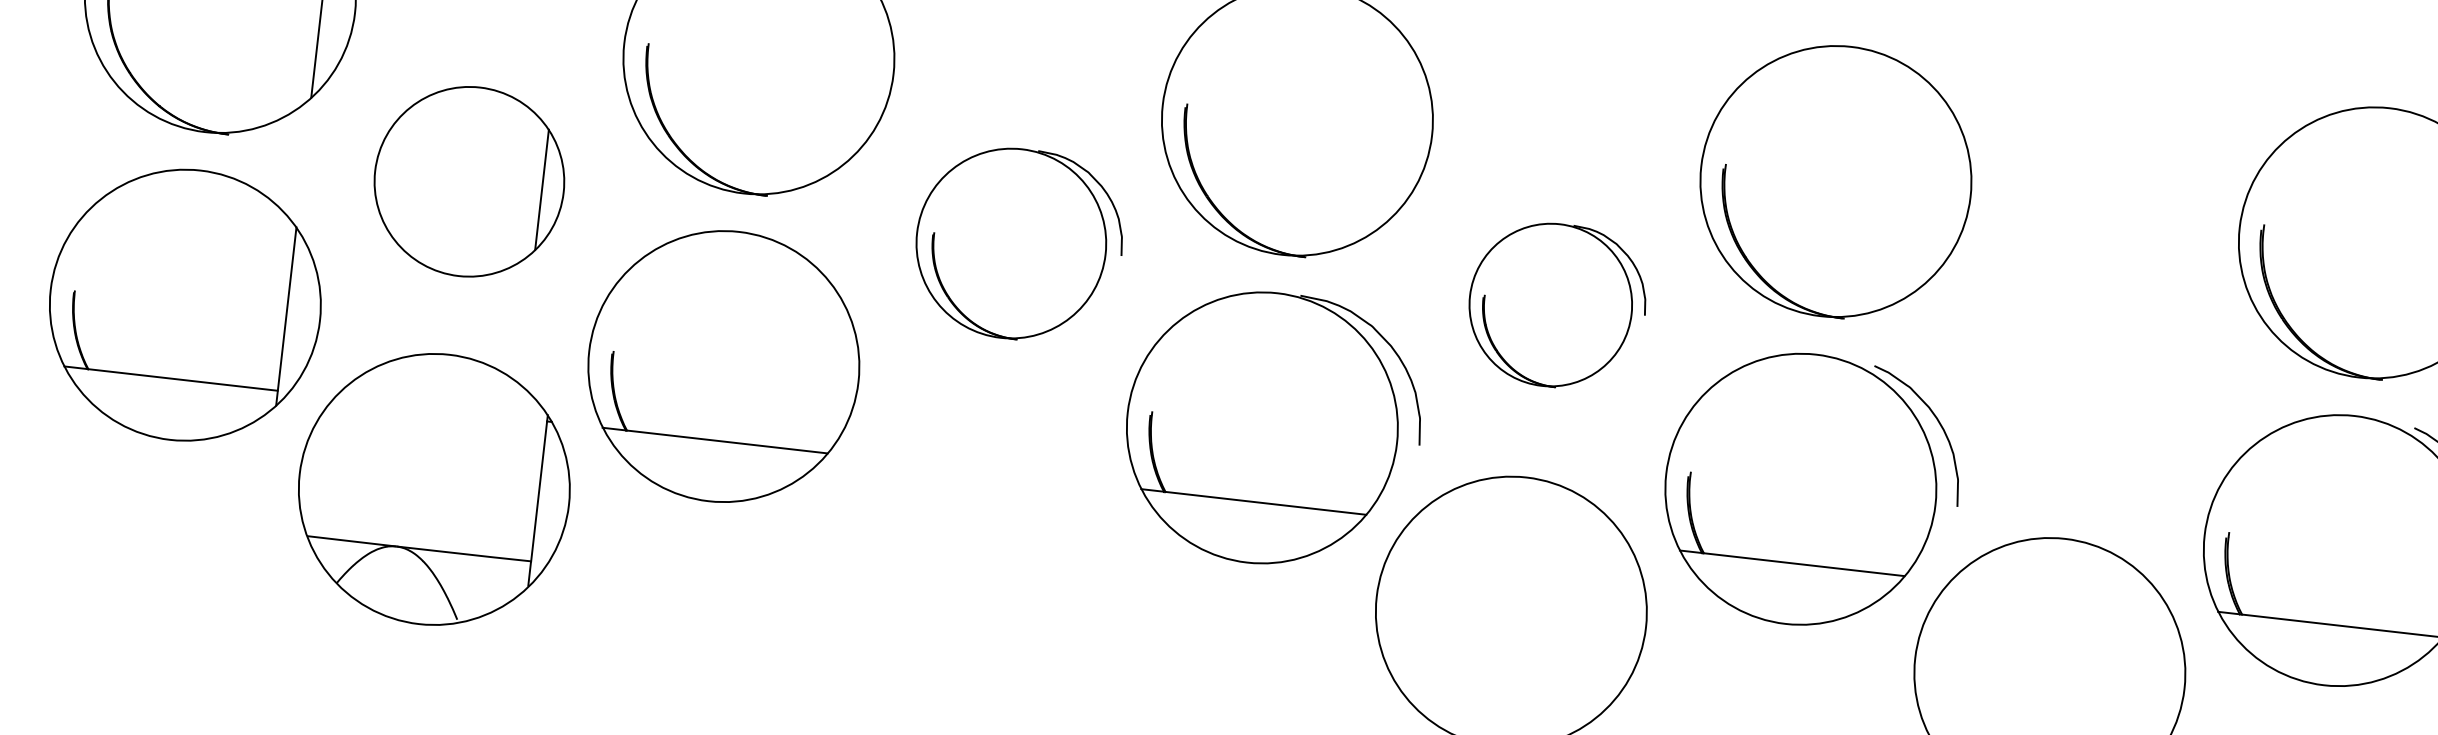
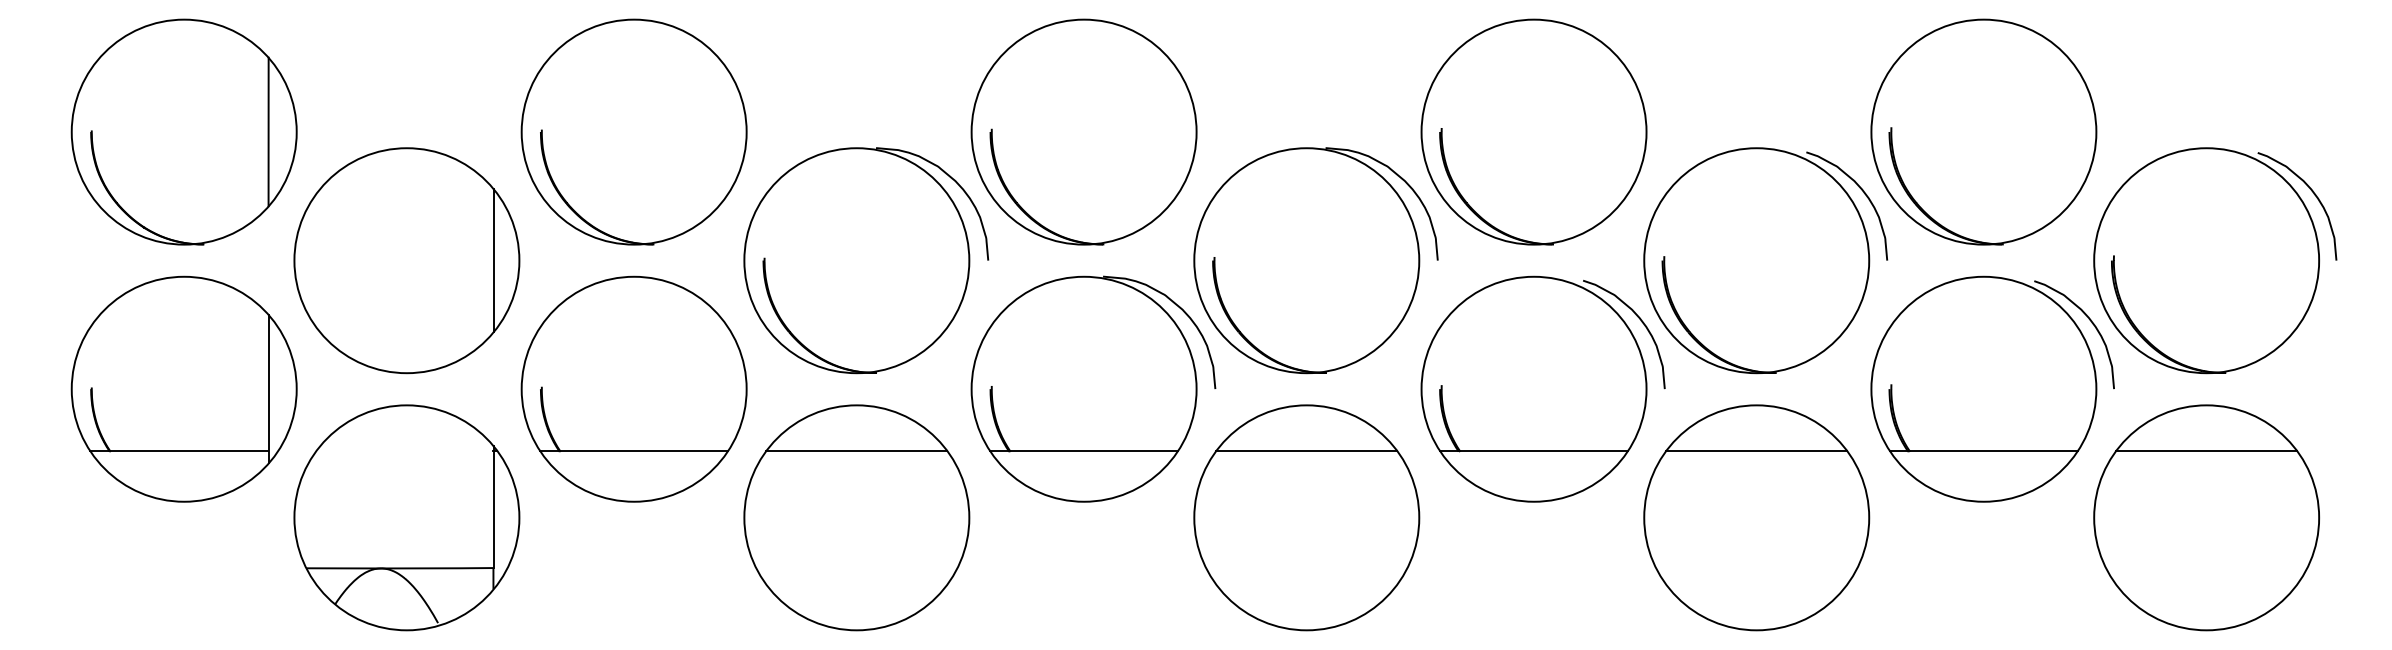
part: (468, 181) -> (406, 260), size x1.43
part: (1019, 244) -> (866, 260), size x1.43
part: (1556, 305) -> (1315, 260), size x1.67
part: (2095, 366) -> (1765, 260), added
line: (1520, 532) -> (1306, 451), added
part: (972, 550) -> (856, 517), added
line: (2058, 594) -> (1756, 451), added

